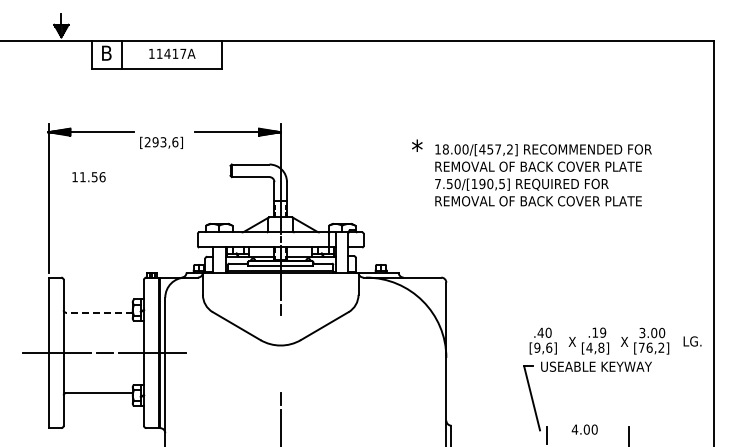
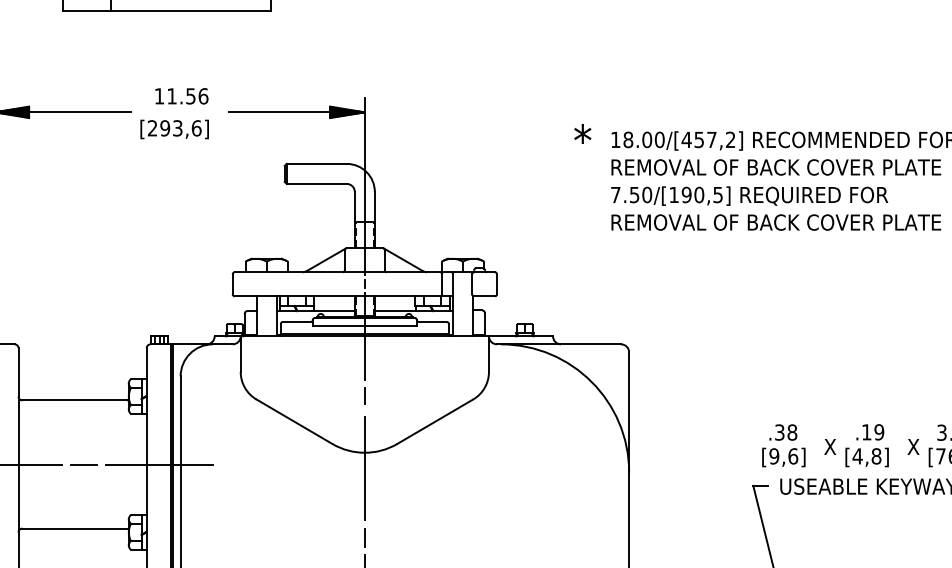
text: (88, 177) -> (180, 96), moved
line: (98, 312) -> (74, 400), dashed -> solid
text: (544, 332) -> (785, 431), .40 -> .38
line: (280, 355) -> (364, 468), added

